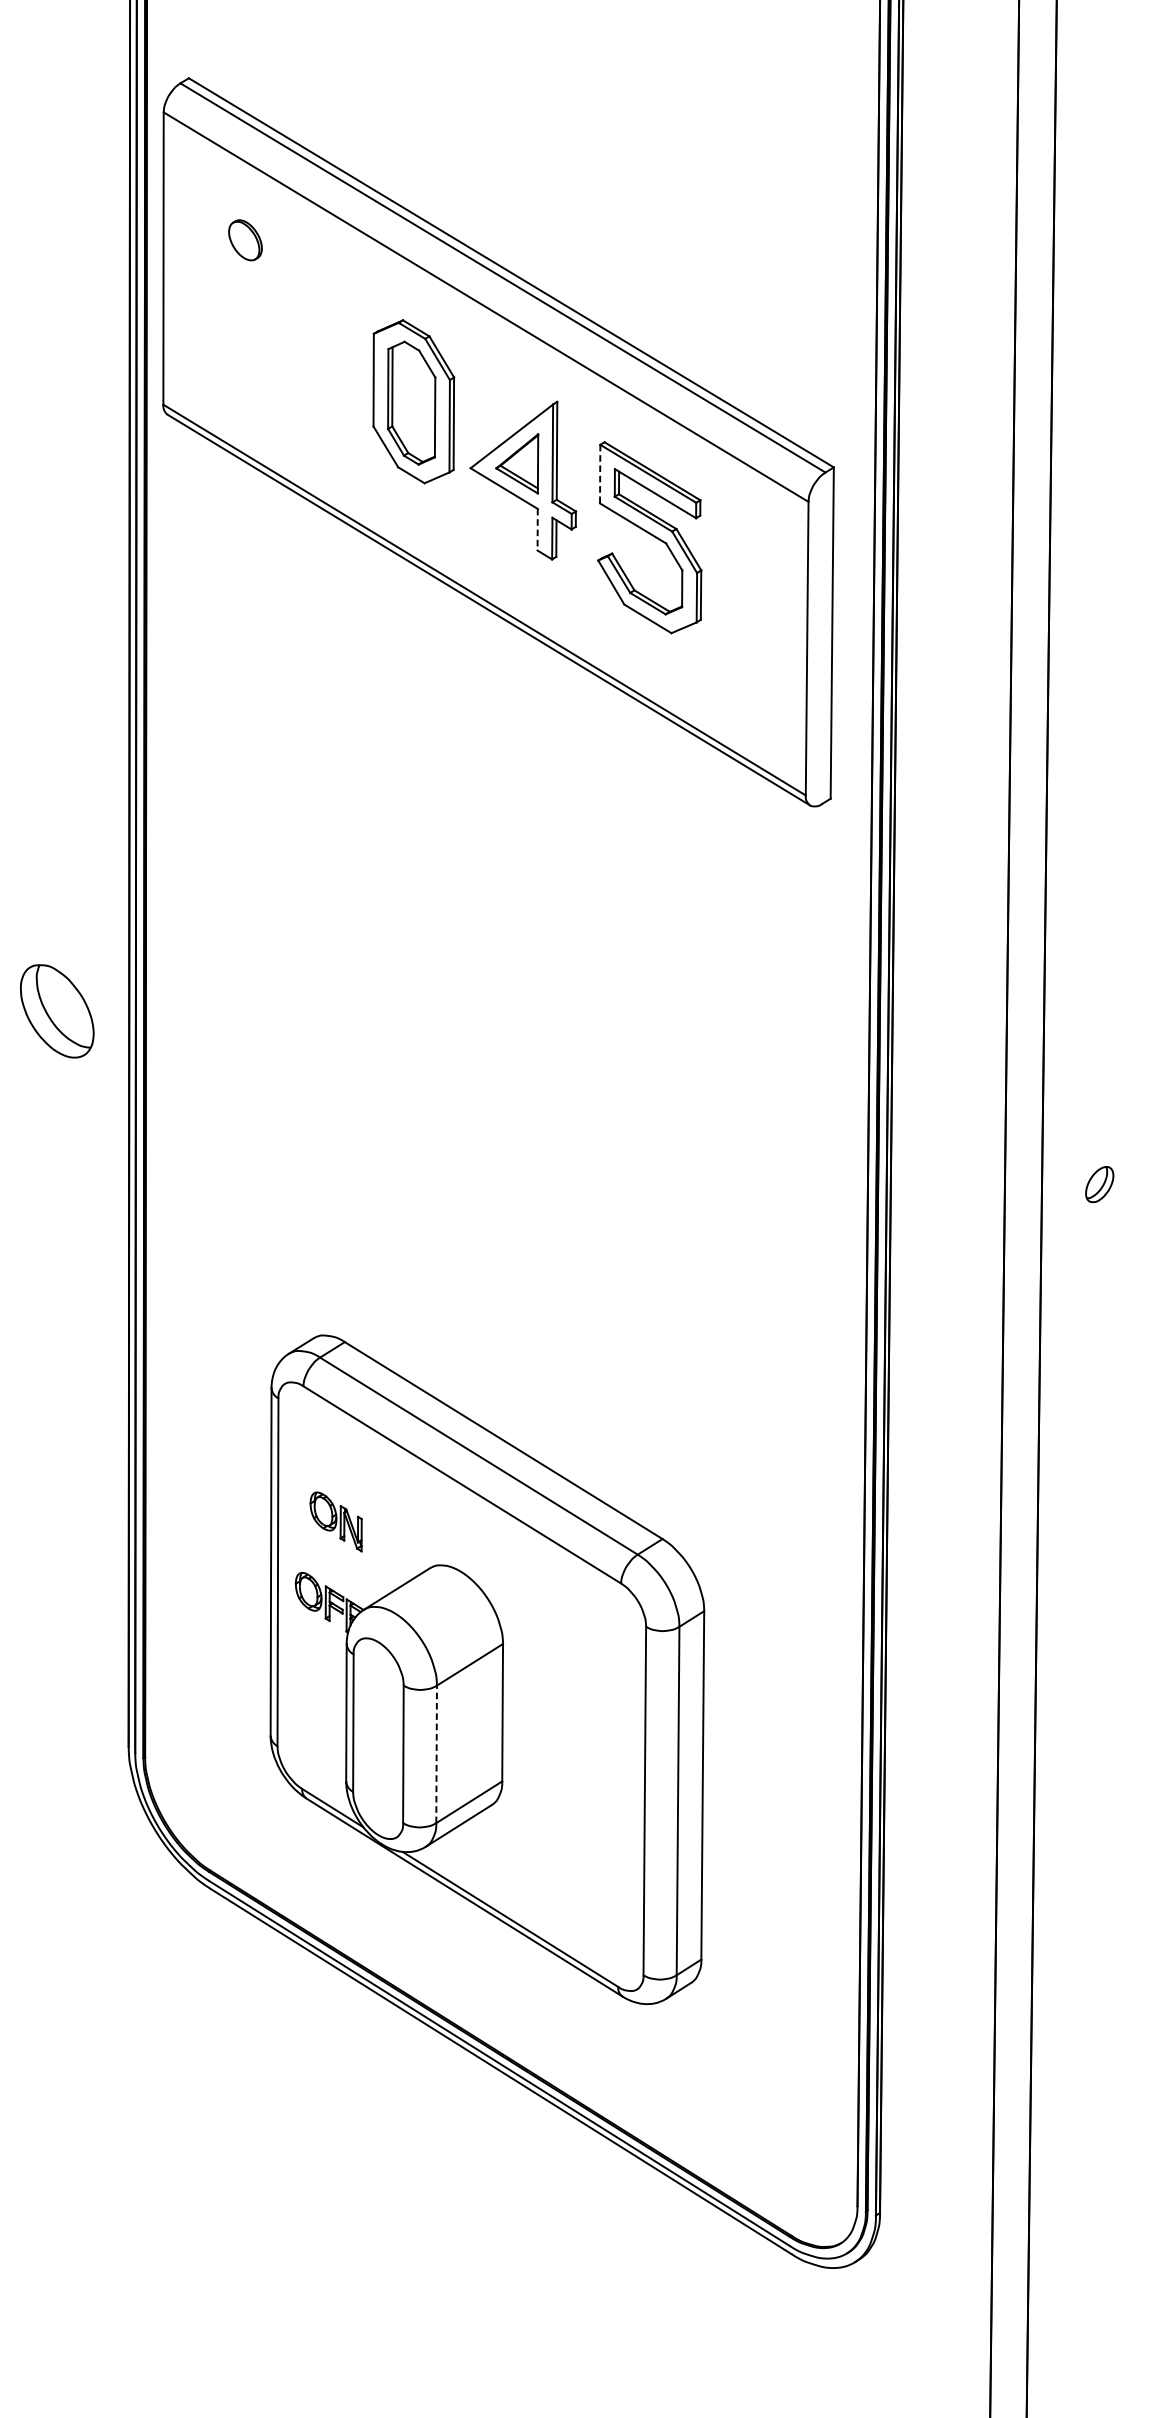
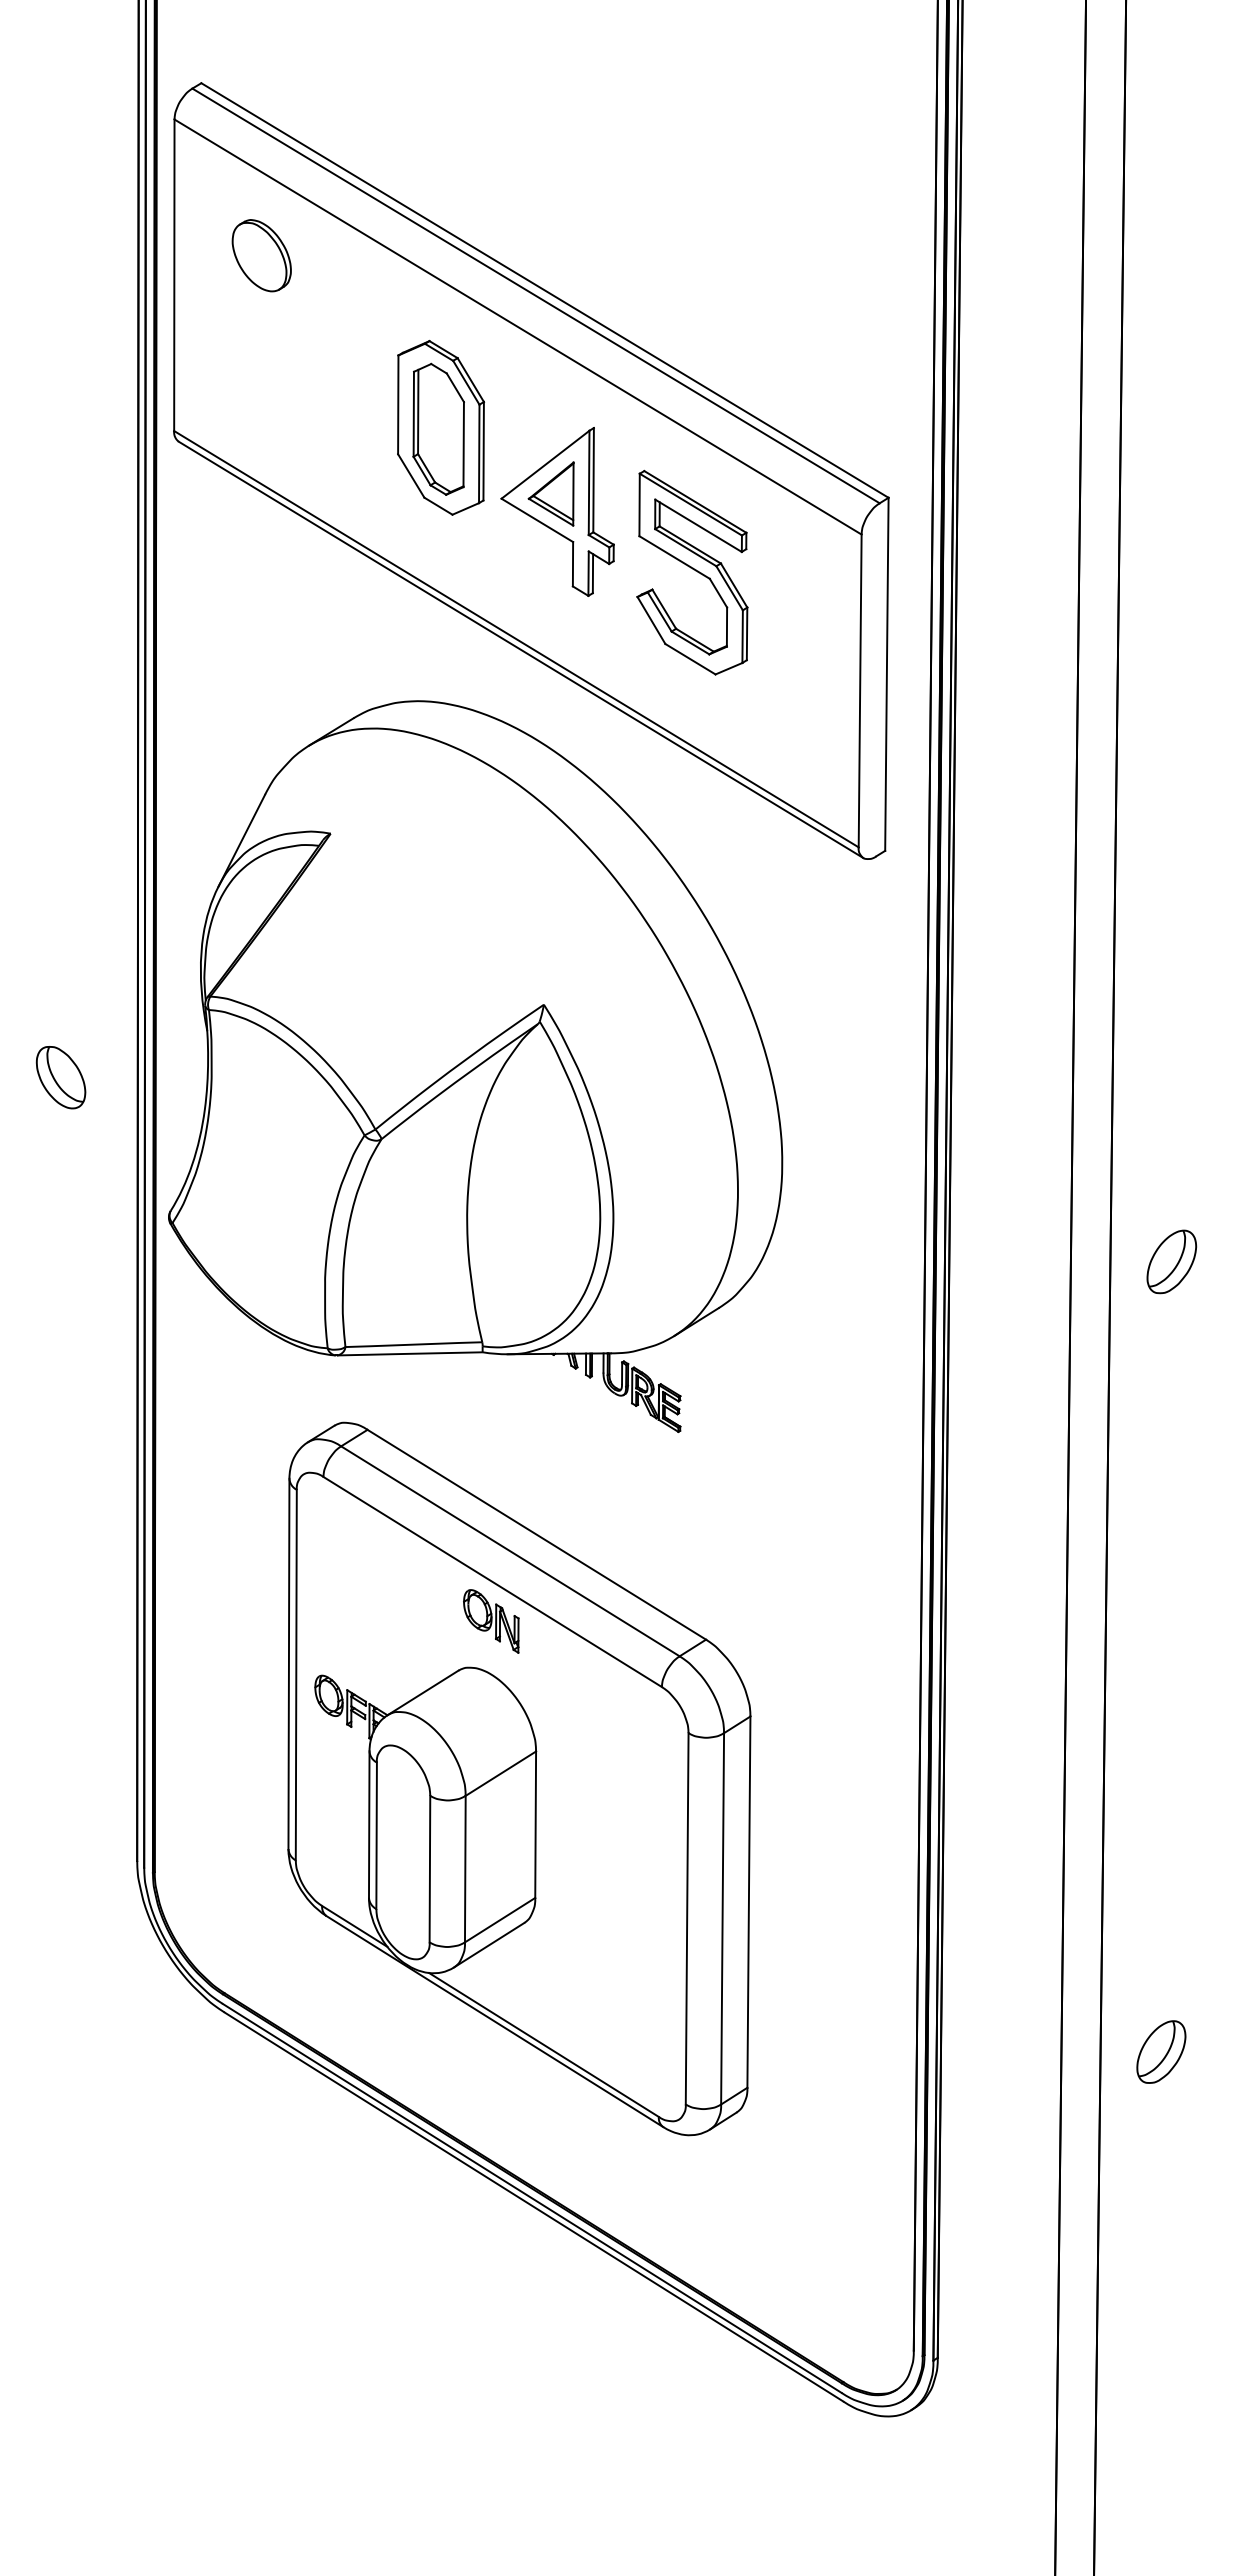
part: (245, 239) -> (261, 255), size x1.67
line: (600, 474) -> (639, 505), dashed -> solid
line: (538, 529) -> (573, 564), dashed -> solid
part: (446, 1001) -> (475, 1066), added
part: (56, 1011) -> (60, 1077), size x0.62
part: (1099, 1184) -> (1171, 1261), size x1.67
part: (336, 1521) -> (491, 1621), moved
line: (436, 1753) -> (465, 1868), dashed -> solid
part: (1089, 1925) -> (1161, 2051), added

